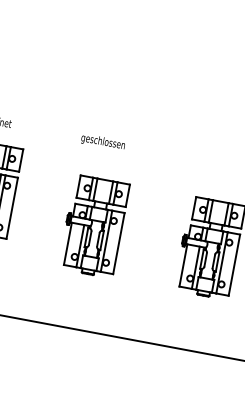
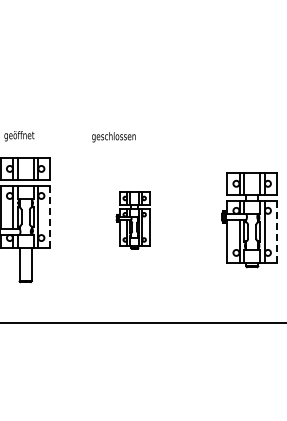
text: (102, 142) -> (113, 137), moved
line: (12, 208) -> (50, 217), solid -> dashed
part: (93, 227) -> (132, 220), size x0.6
line: (234, 264) -> (276, 231), solid -> dashed

